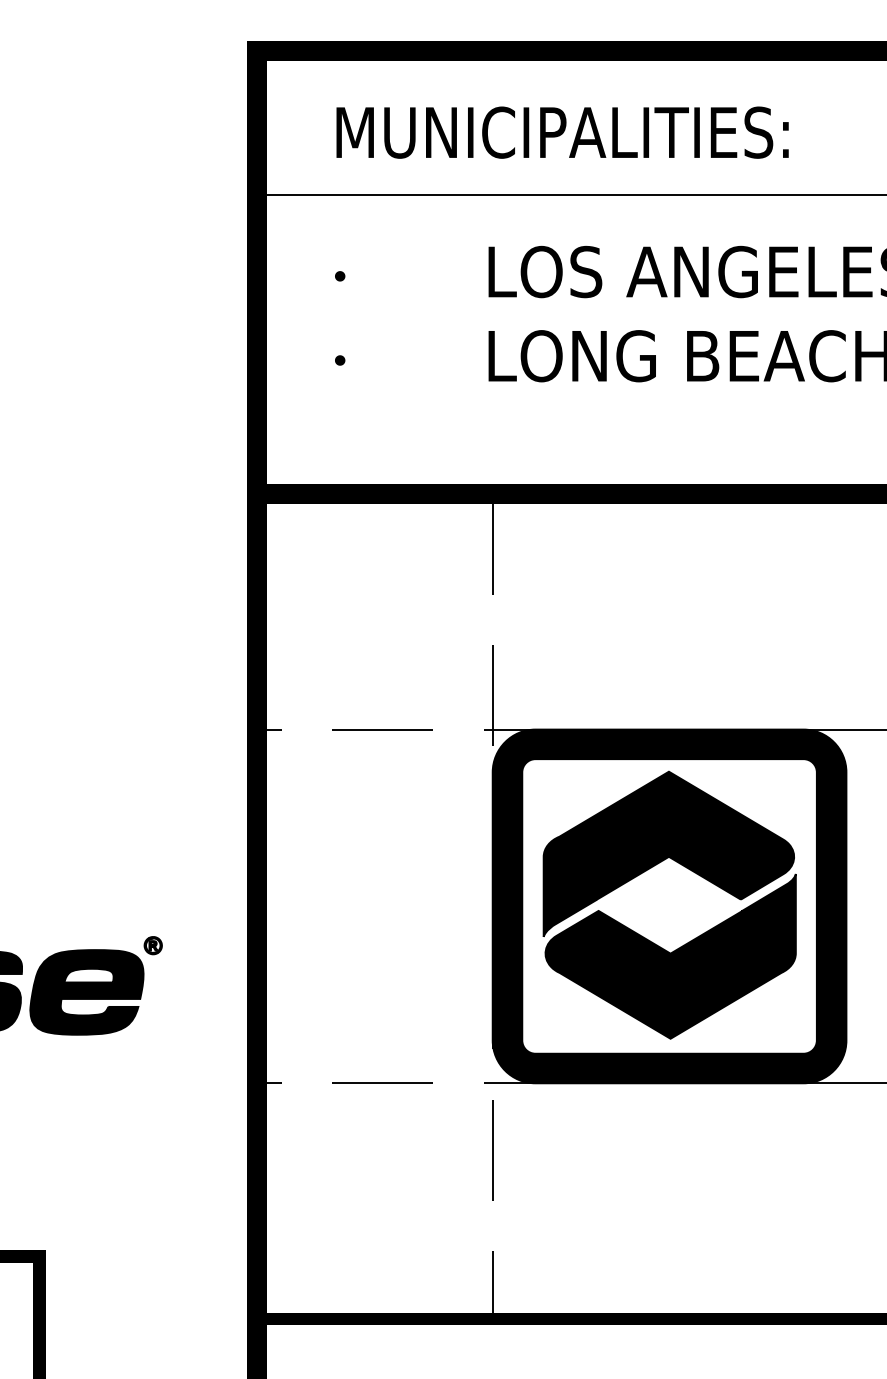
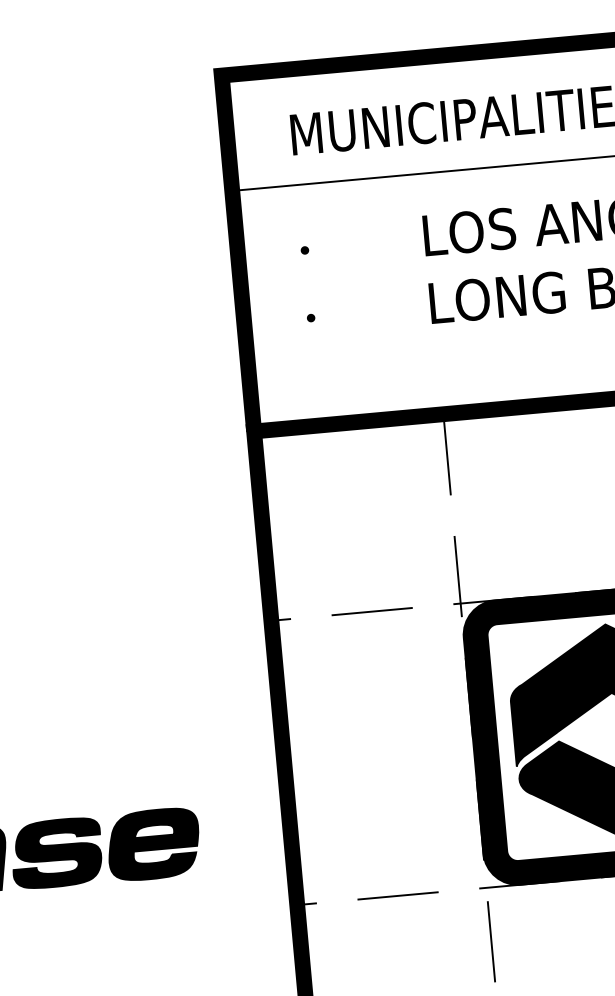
part: (152, 945) -> (203, 801), removed

